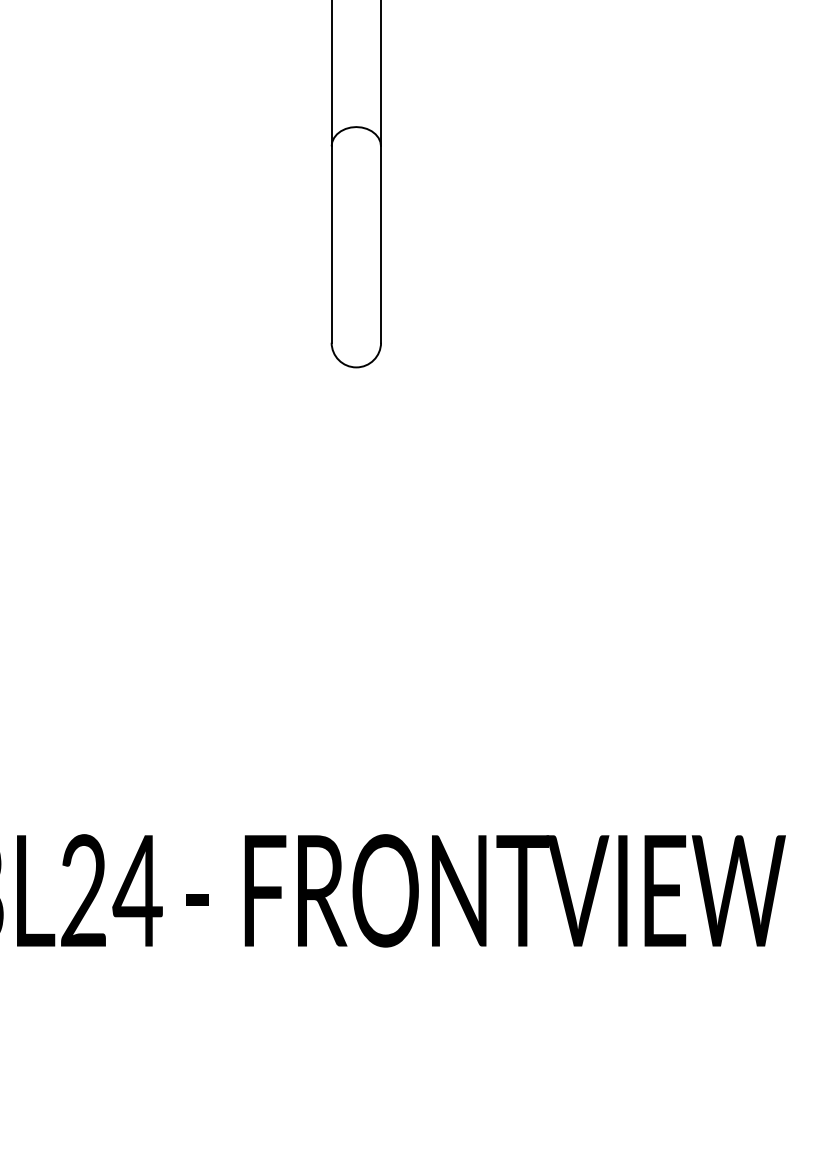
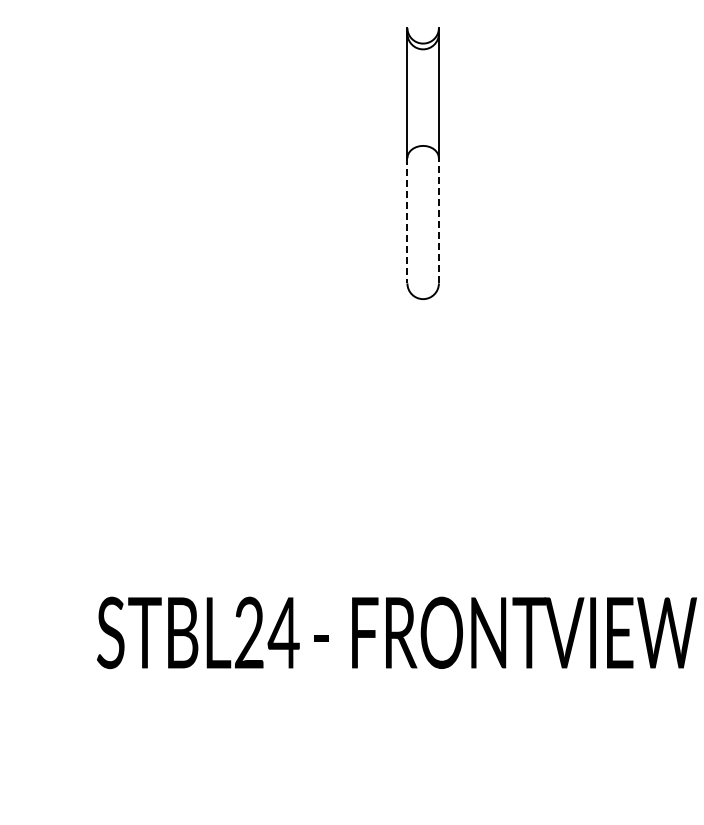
line: (331, 244) -> (407, 220), solid -> dashed
line: (380, 244) -> (438, 220), solid -> dashed

